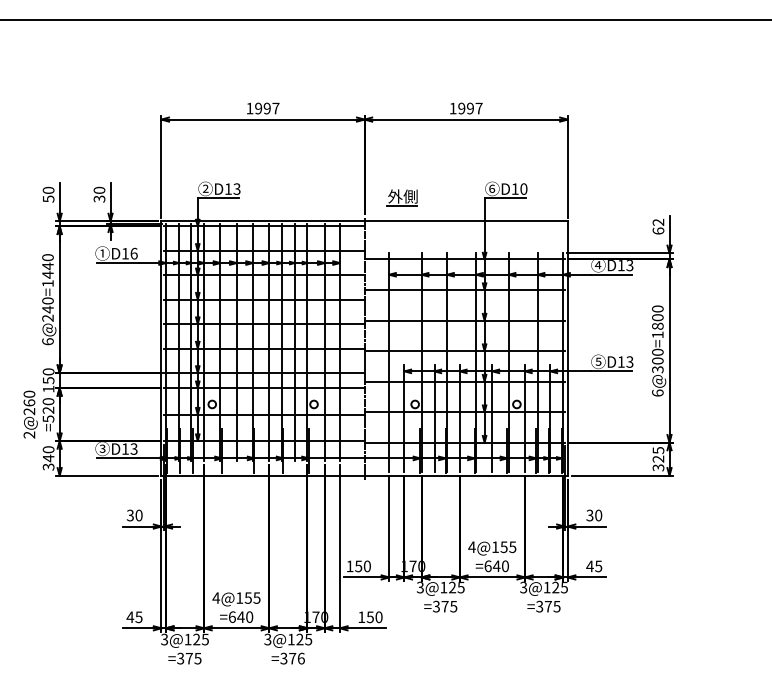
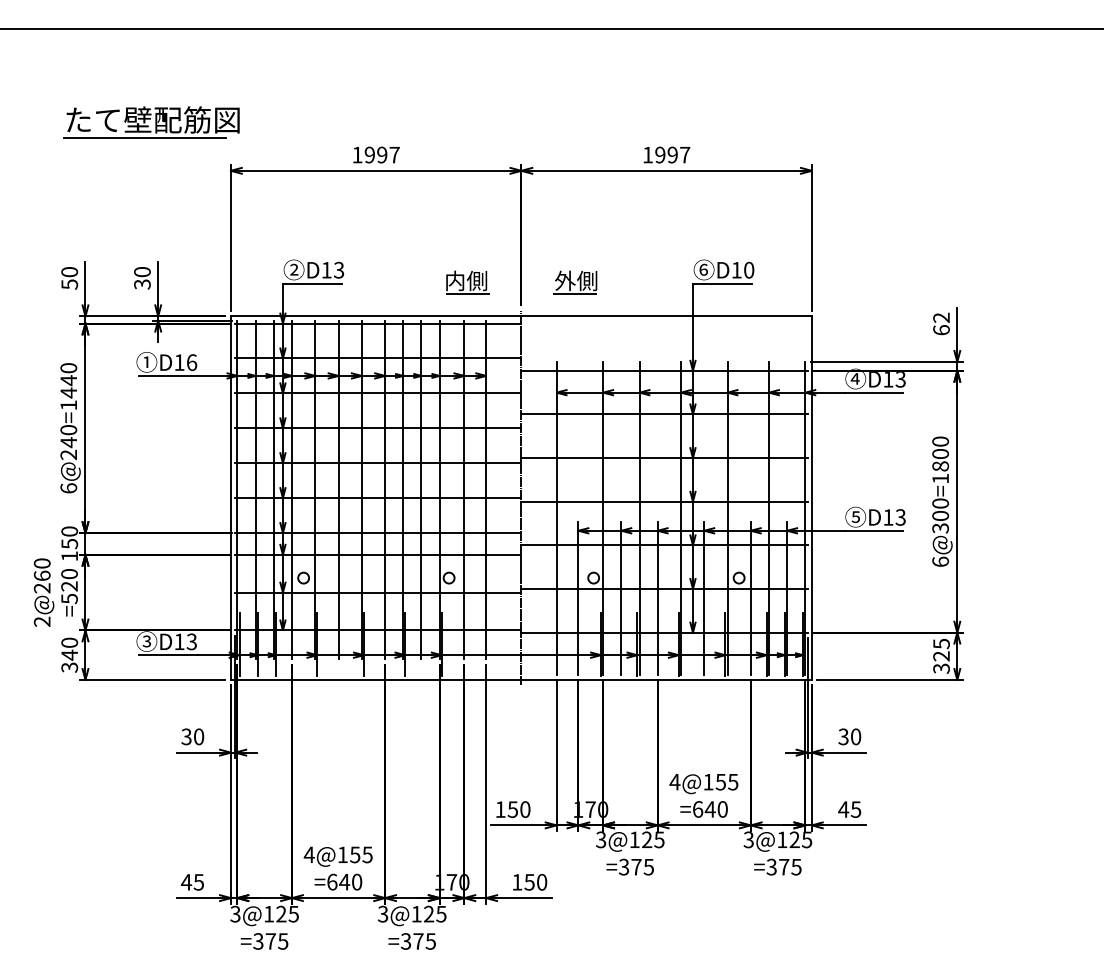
part: (105, 85) -> (150, 122), added
part: (327, 197) -> (468, 282), added
text: (300, 658) -> (429, 941), =376 -> =375

